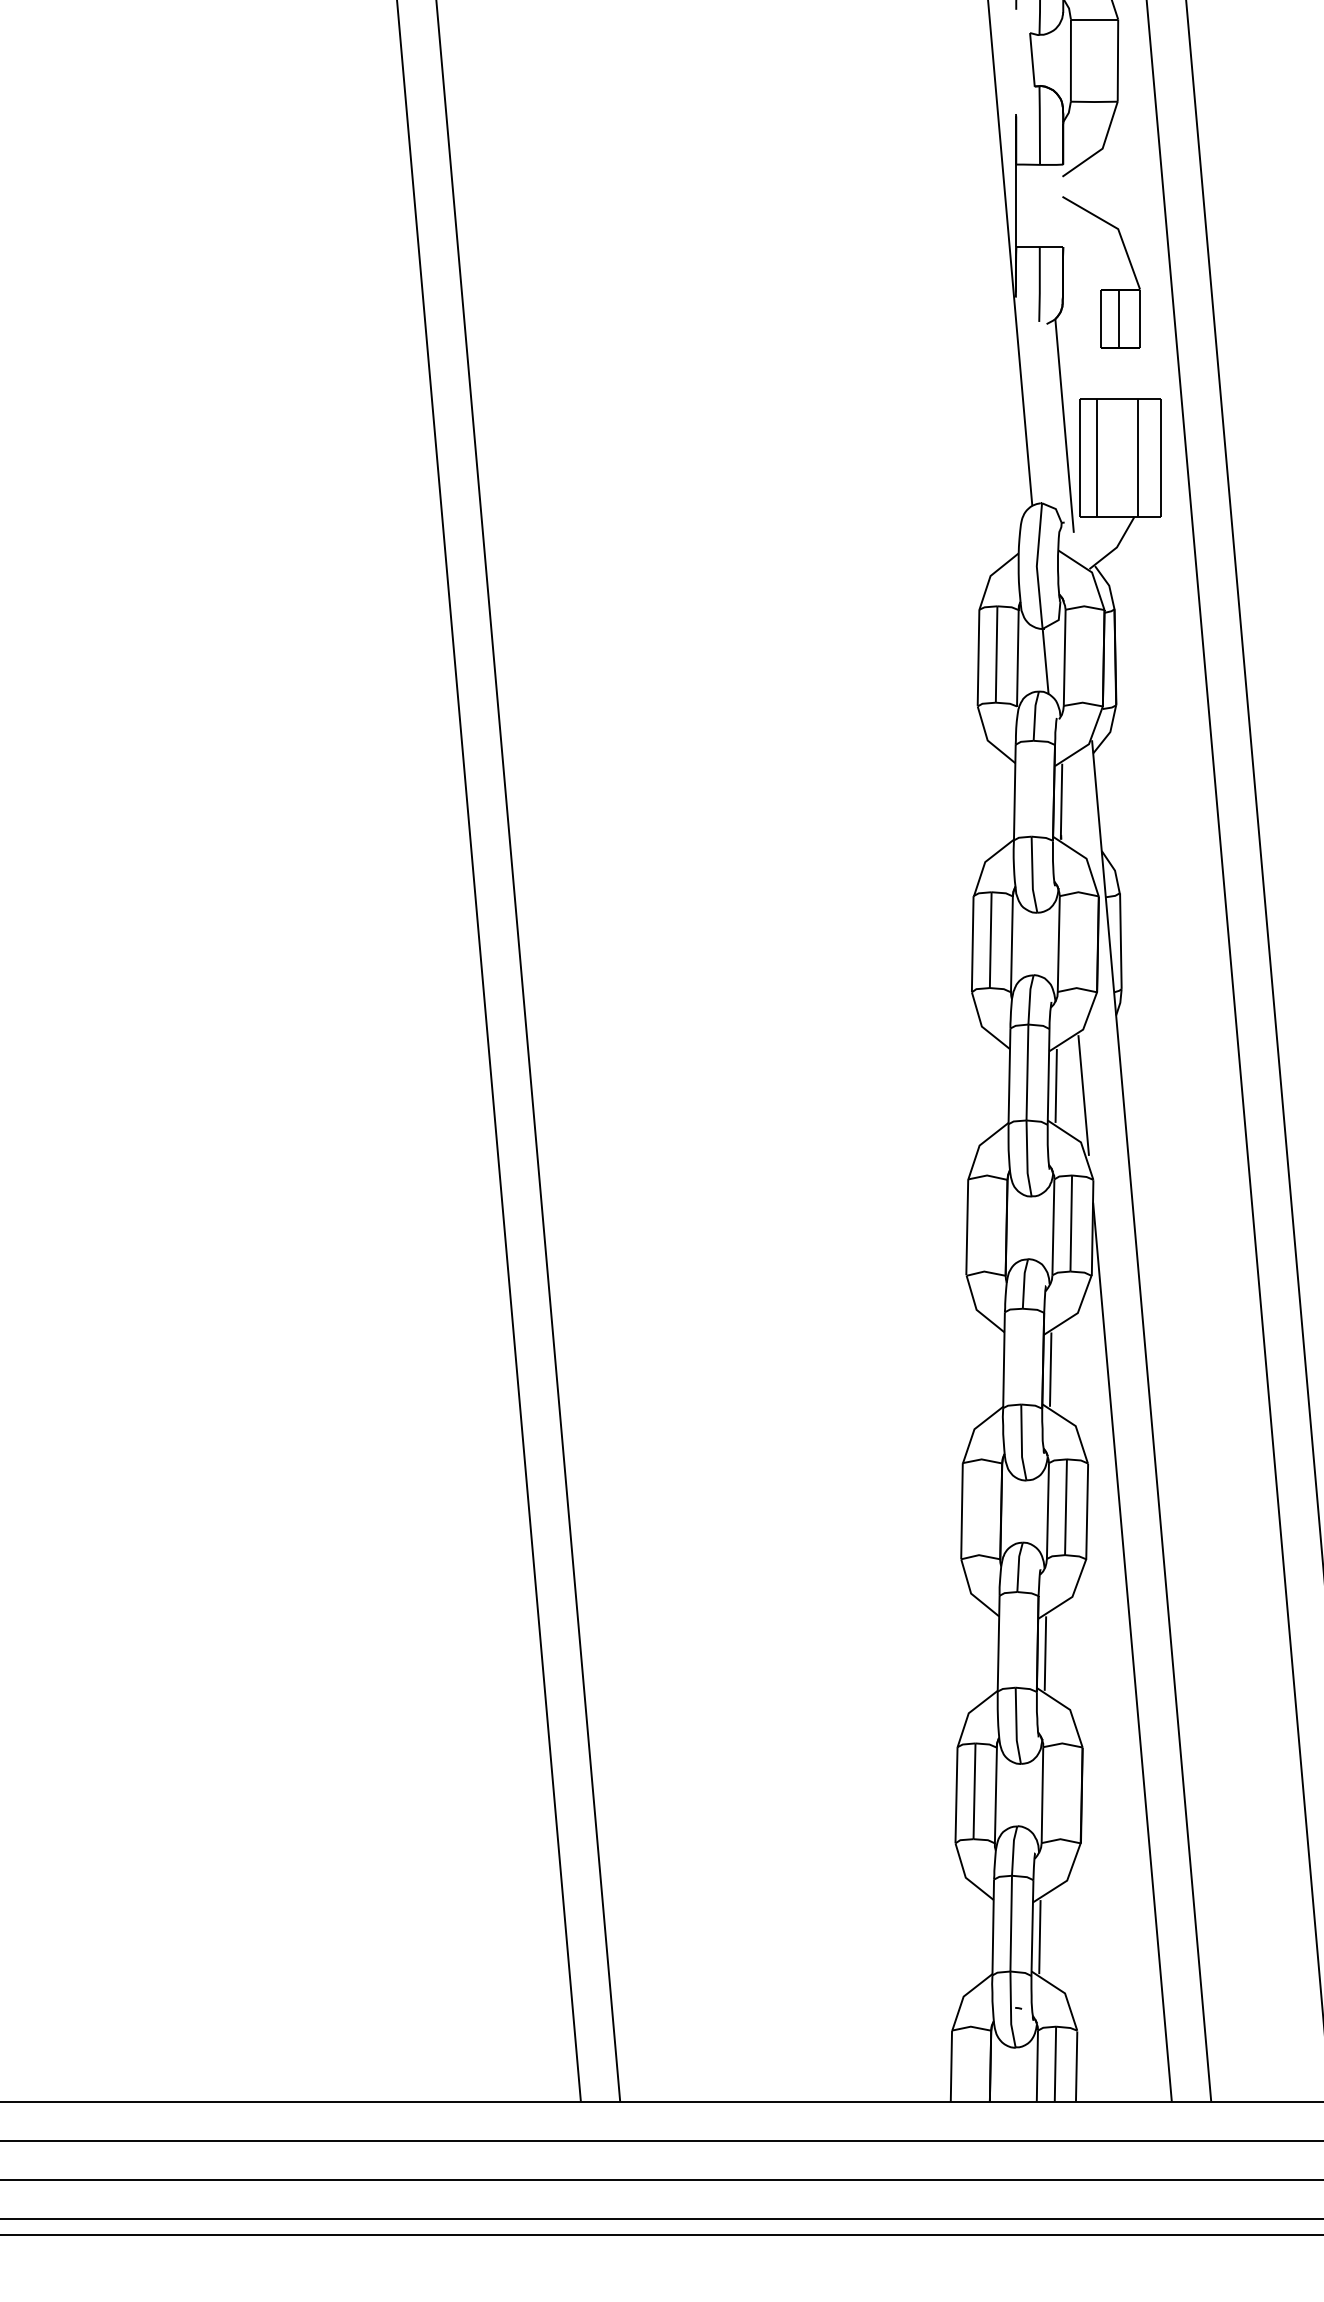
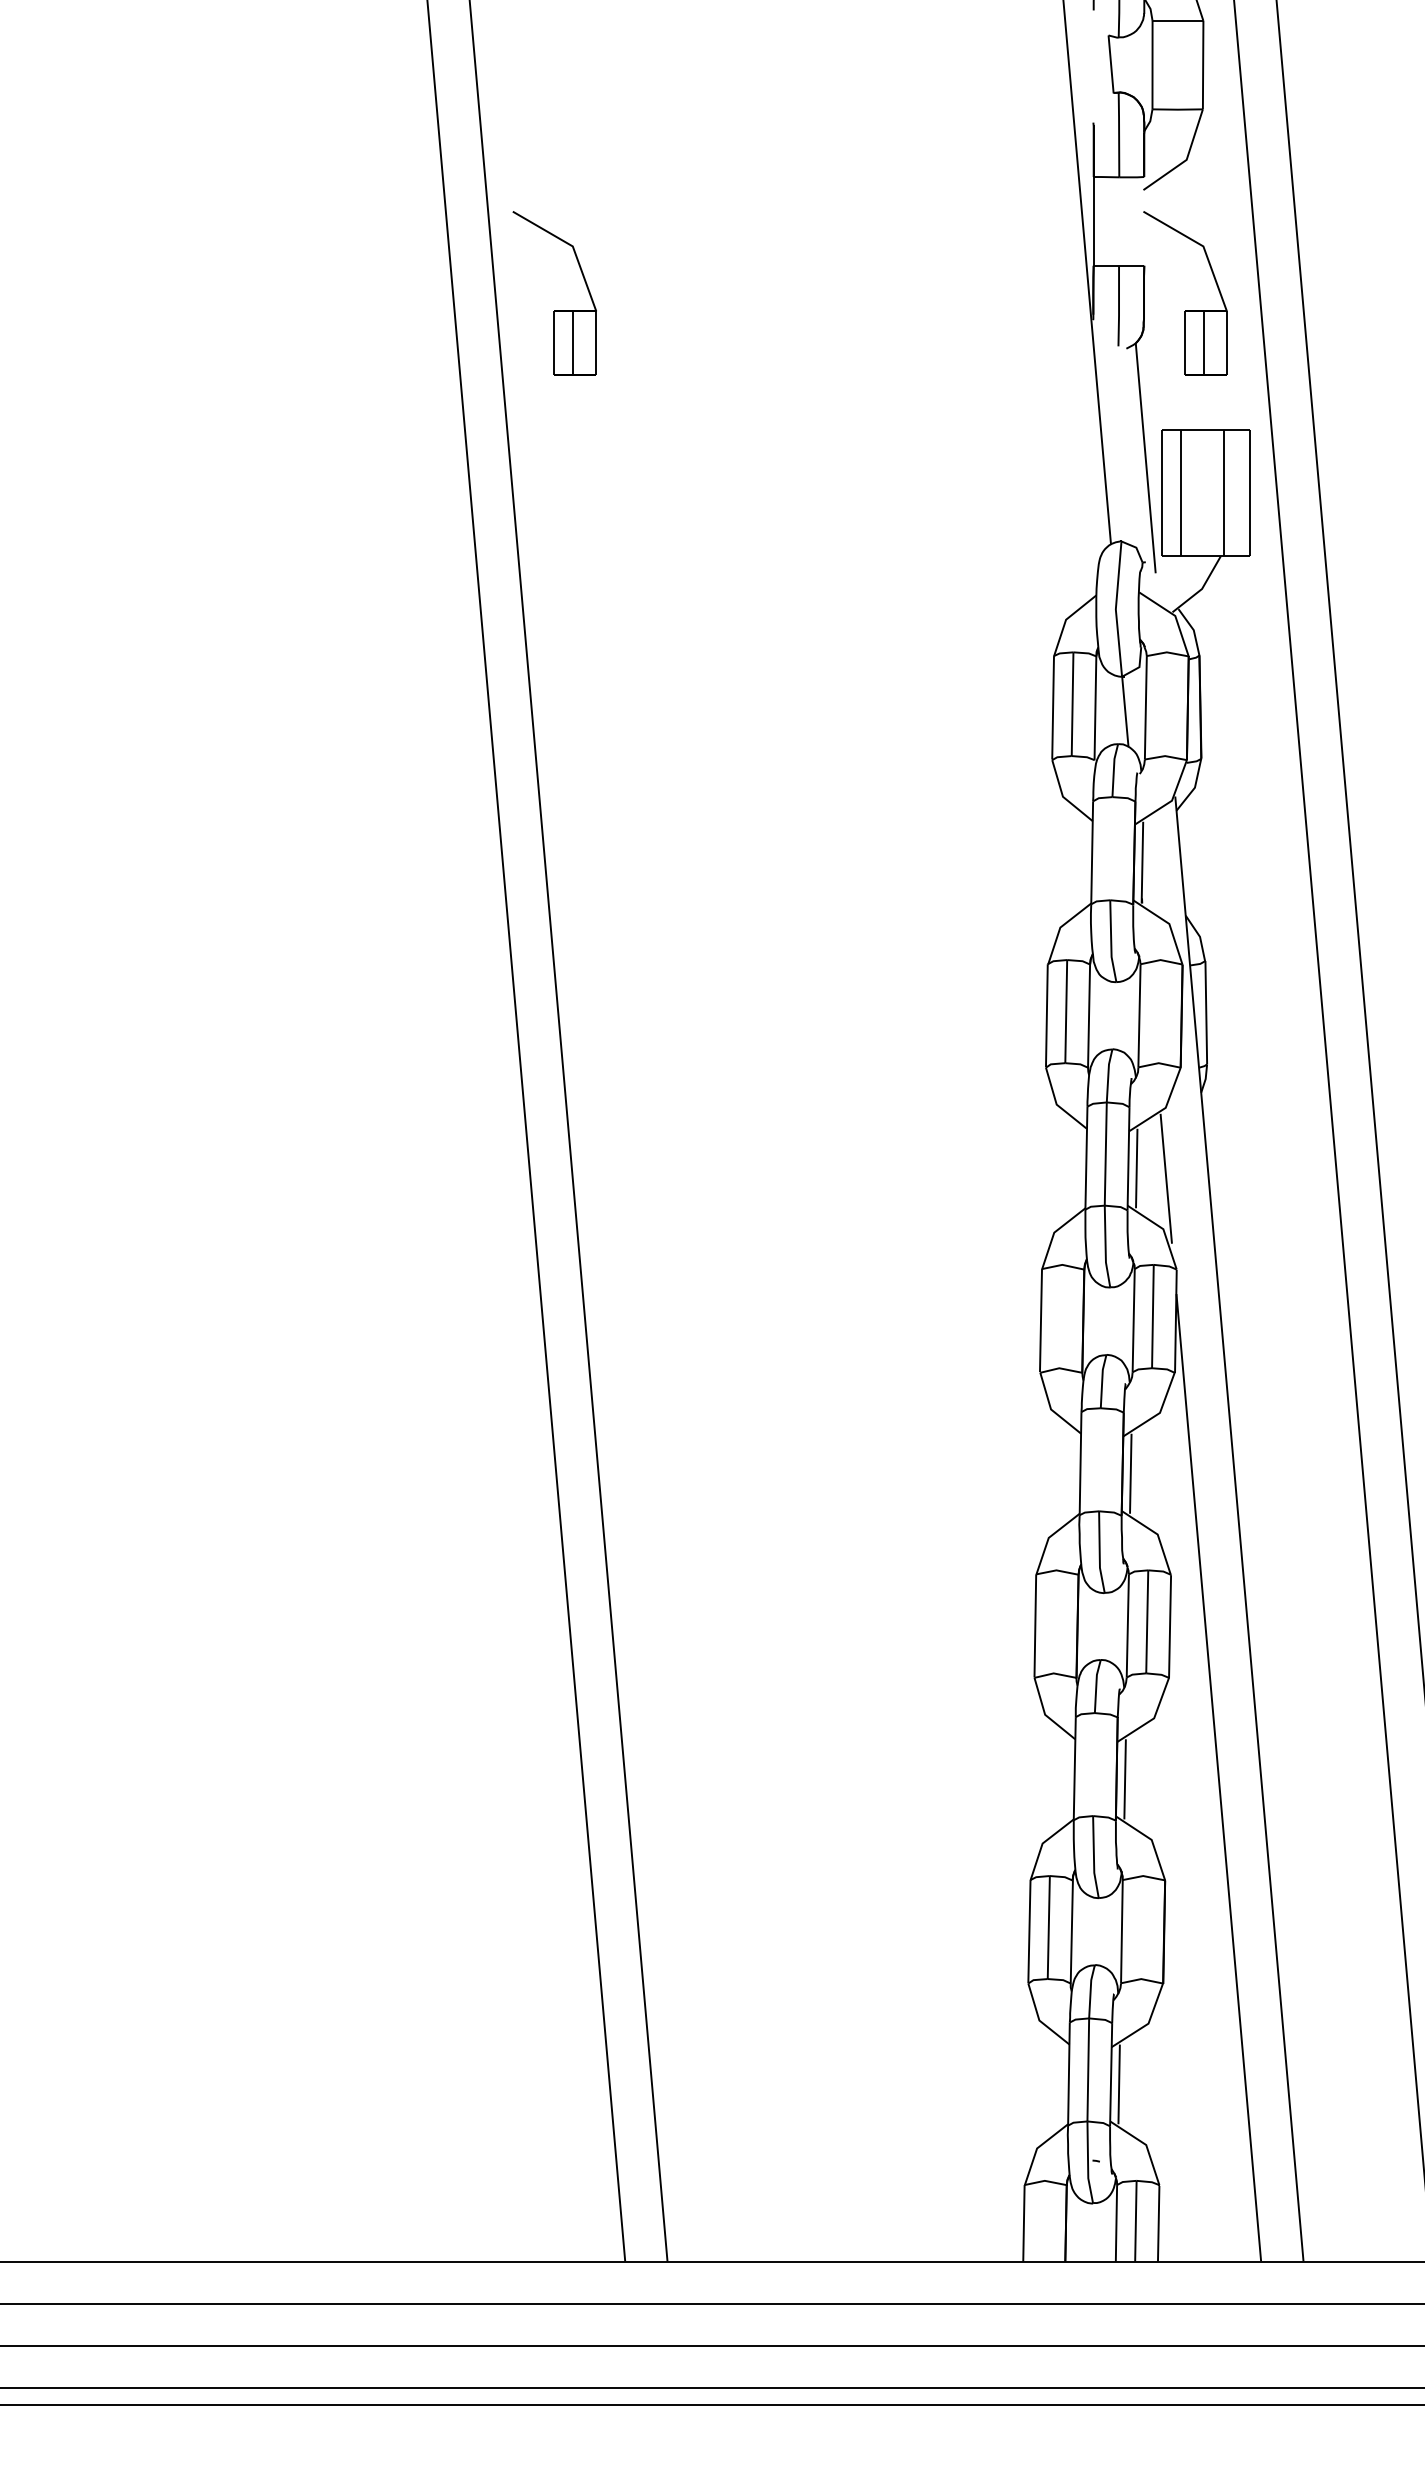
part: (515, 289) -> (554, 311), added

